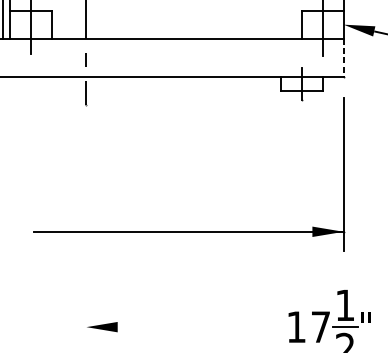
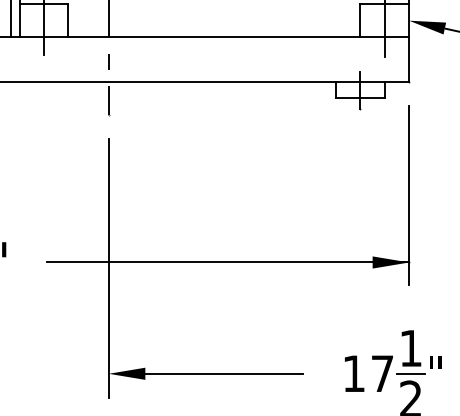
line: (343, 57) -> (409, 59), dashed -> solid
line: (86, 236) -> (108, 268), added
line: (184, 326) -> (223, 373), added

